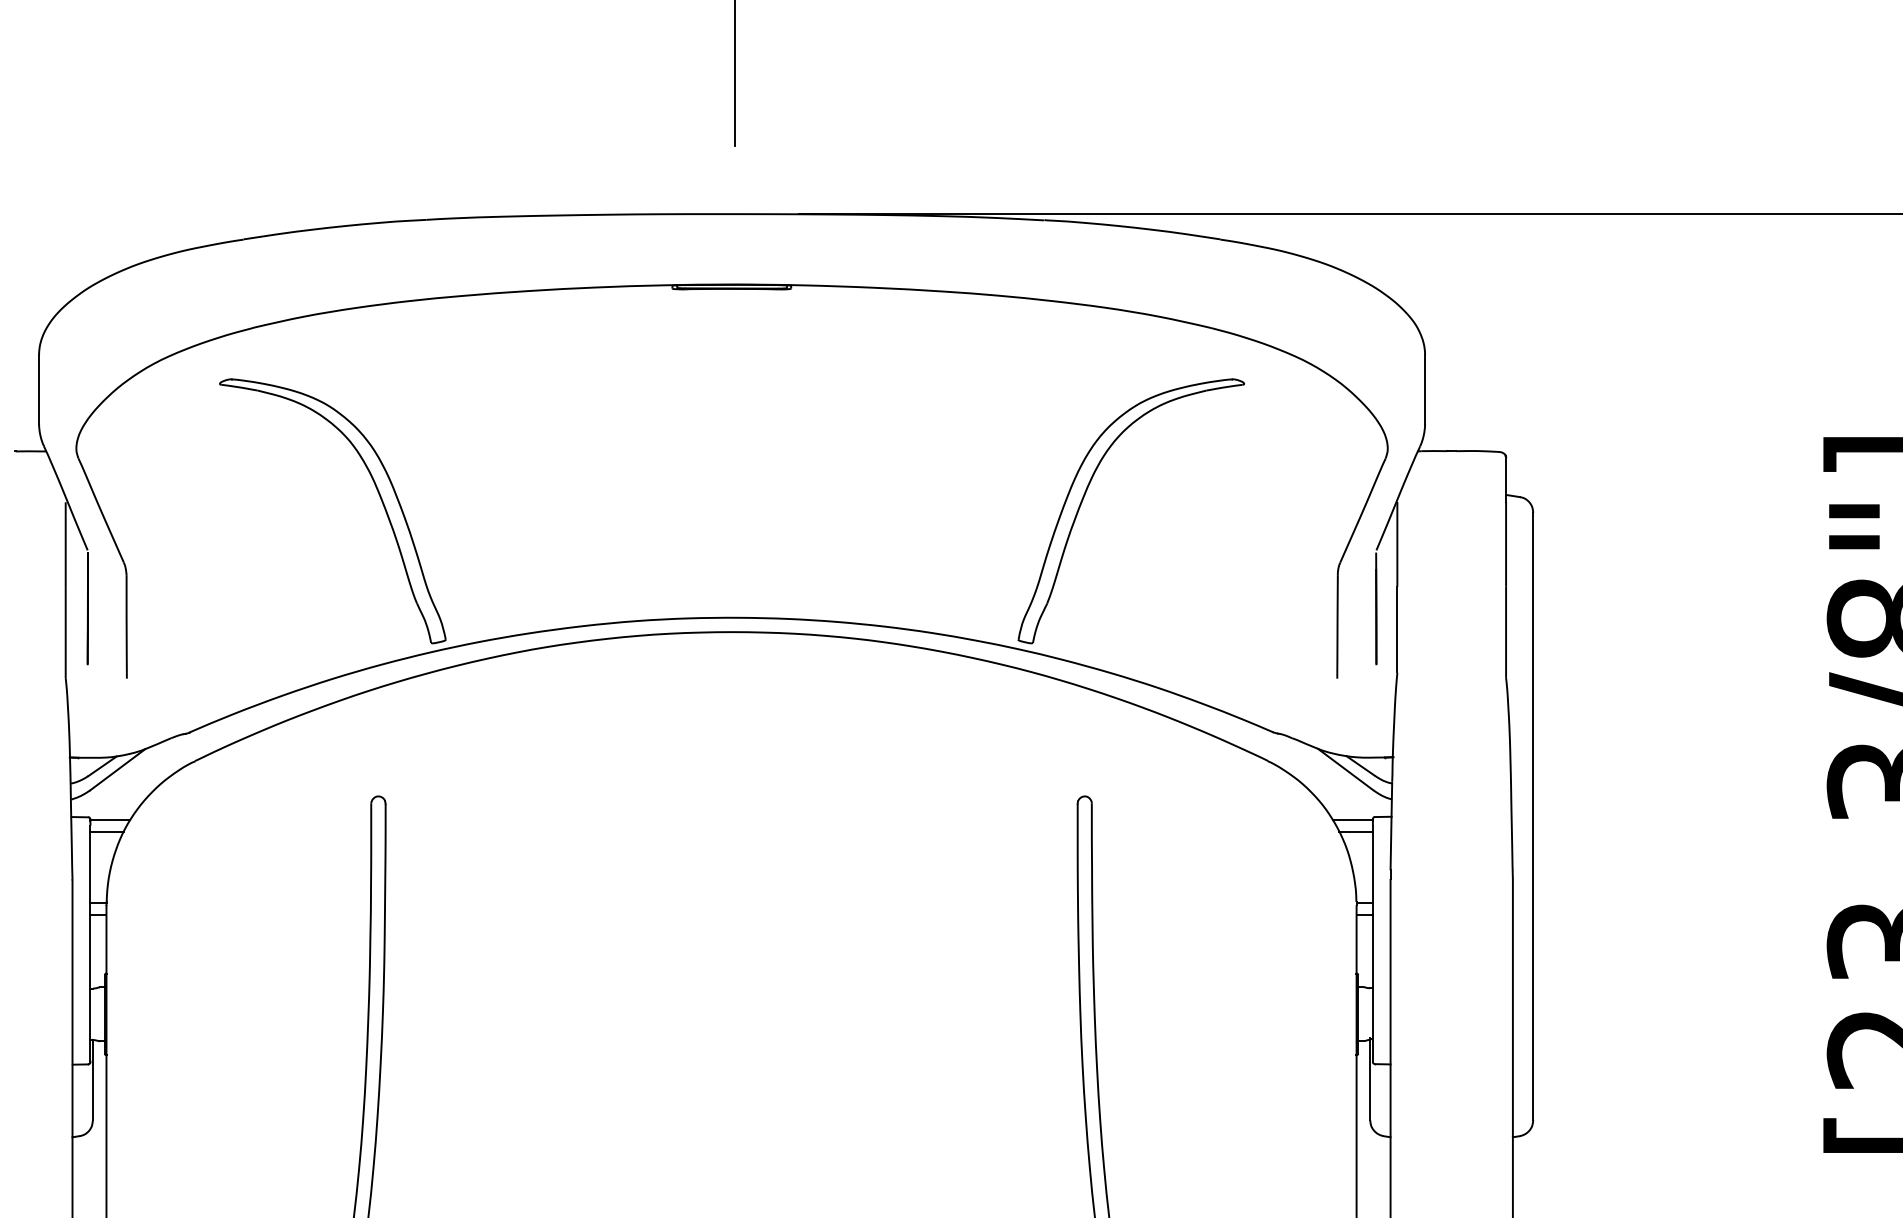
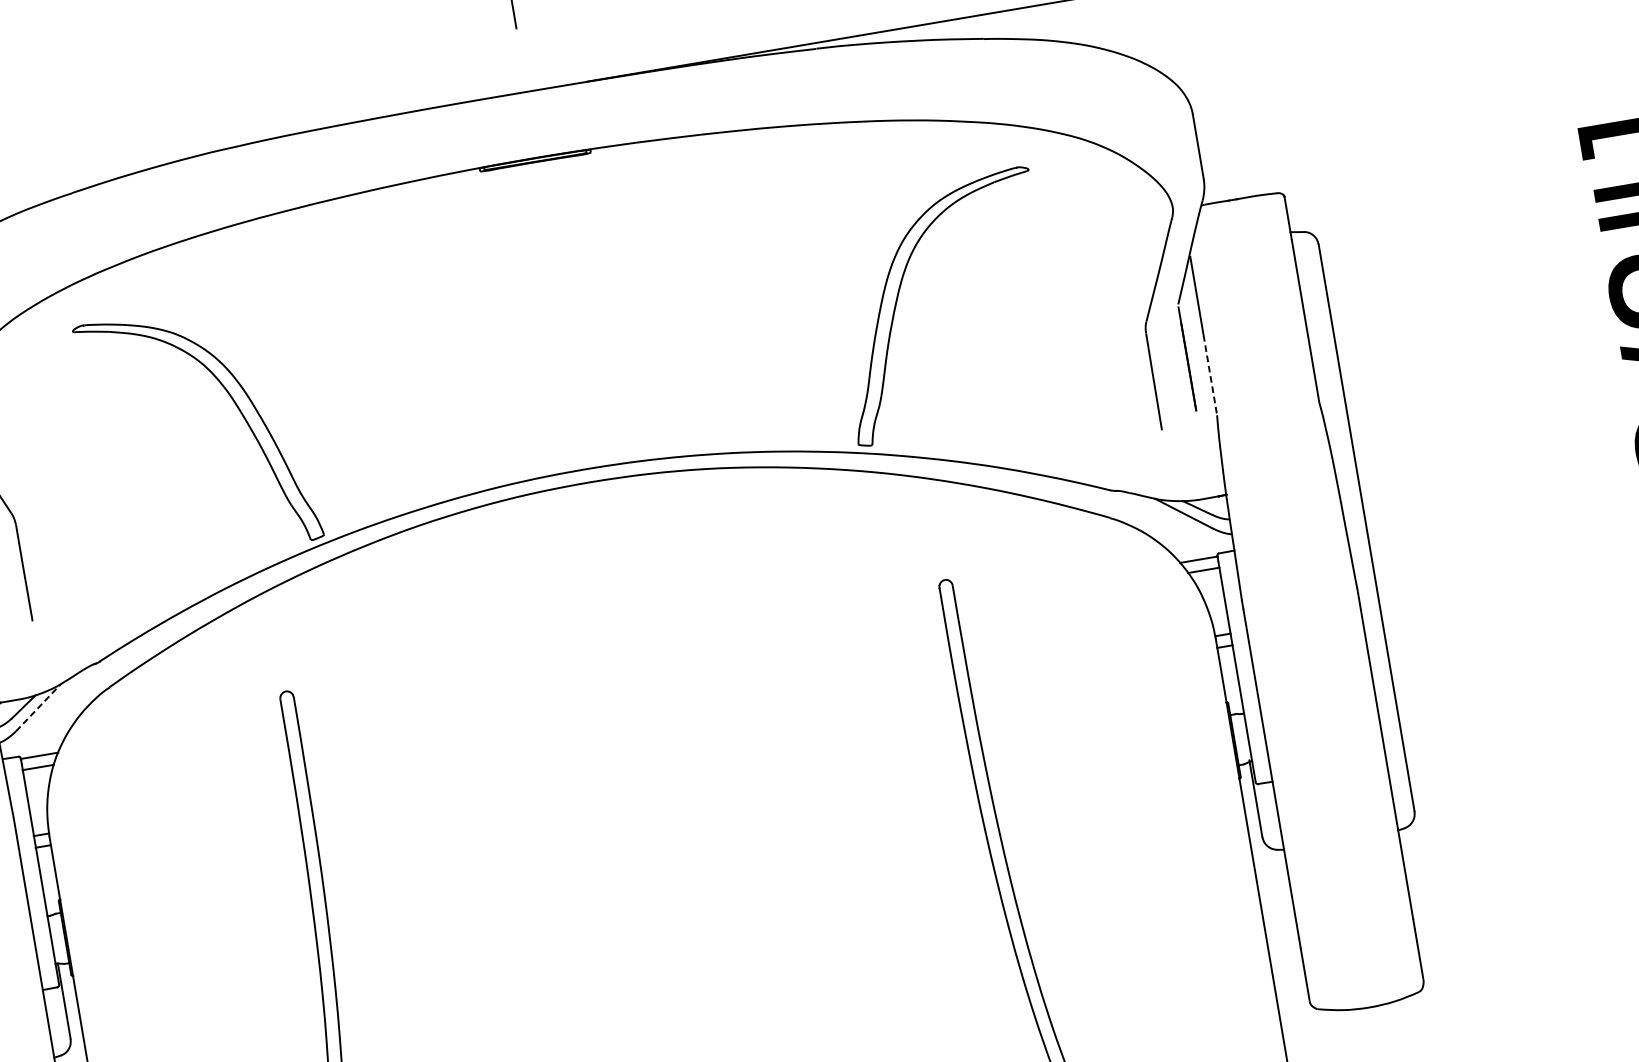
line: (1397, 629) -> (1210, 374), solid -> dashed
line: (118, 769) -> (39, 707), solid -> dashed

